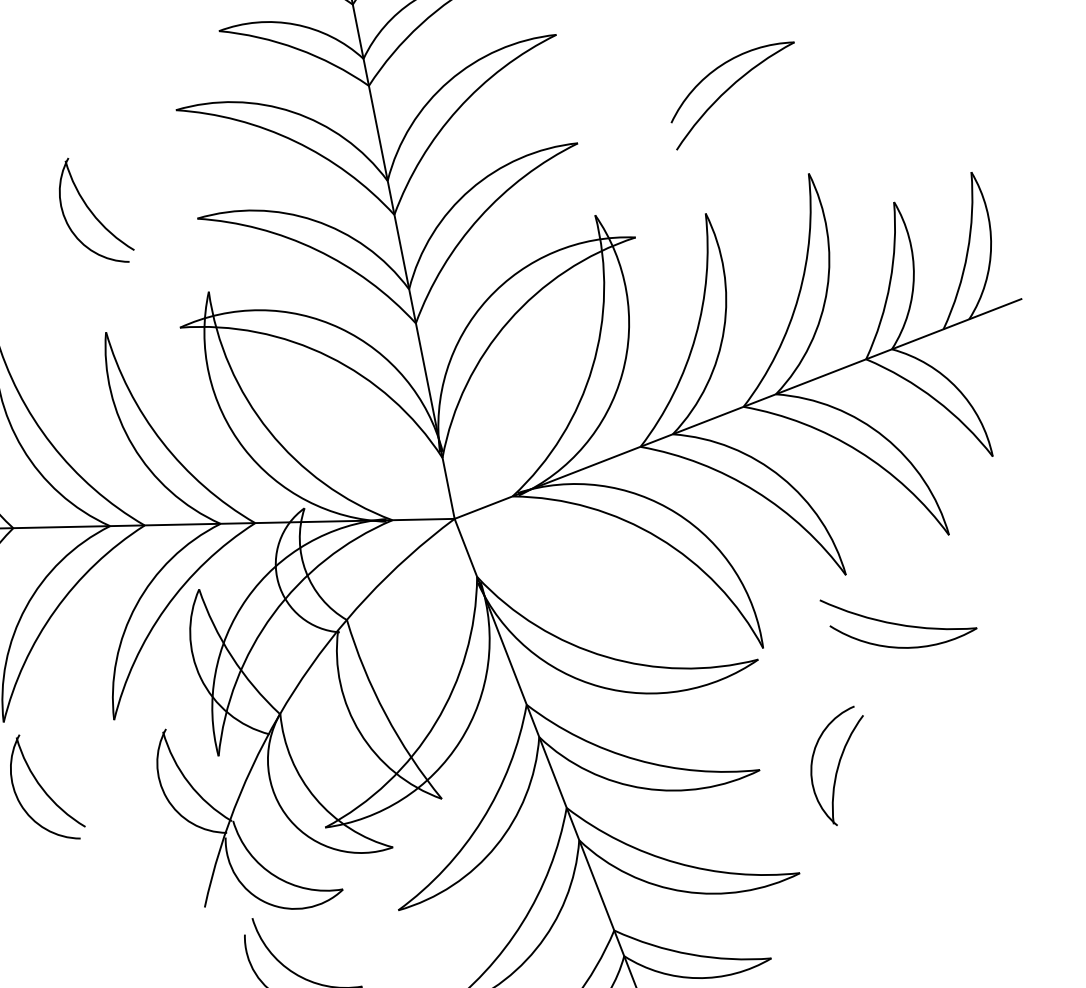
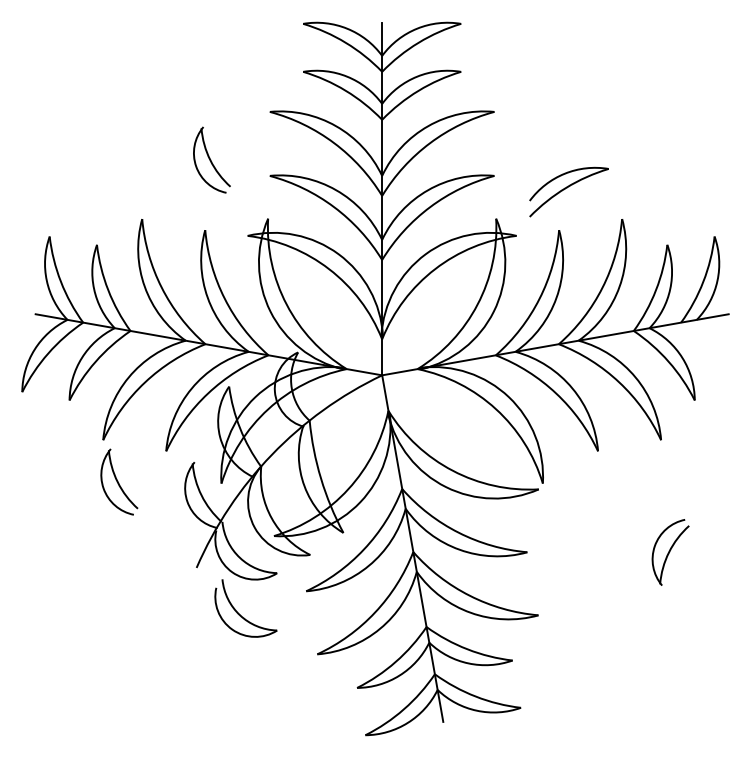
part: (733, 94) -> (568, 191), moved
part: (899, 617) -> (623, 481), removed
part: (840, 766) -> (670, 552), moved

